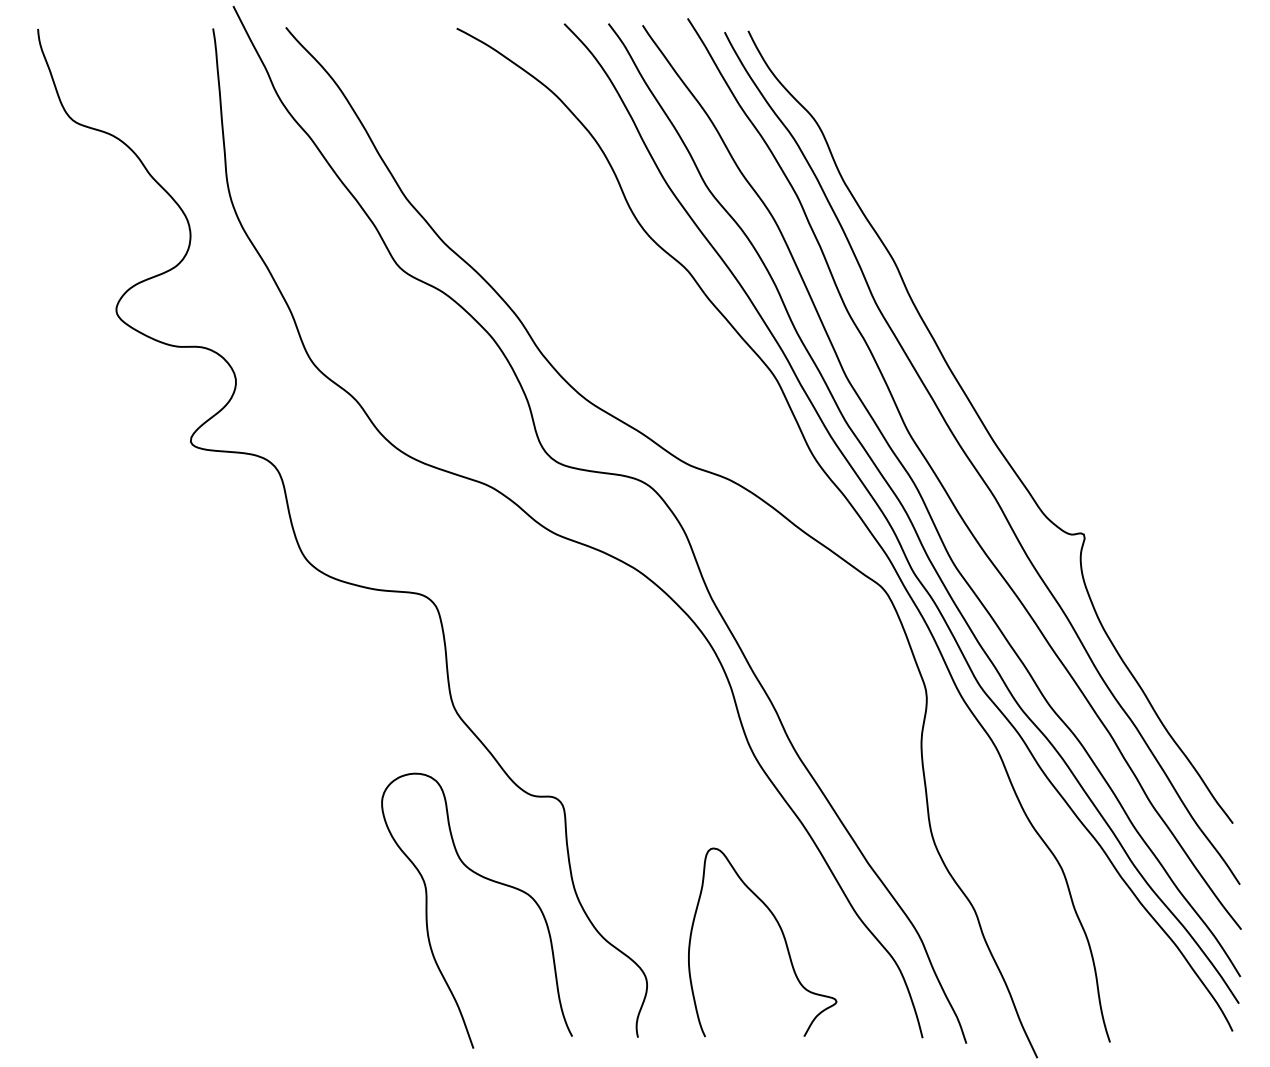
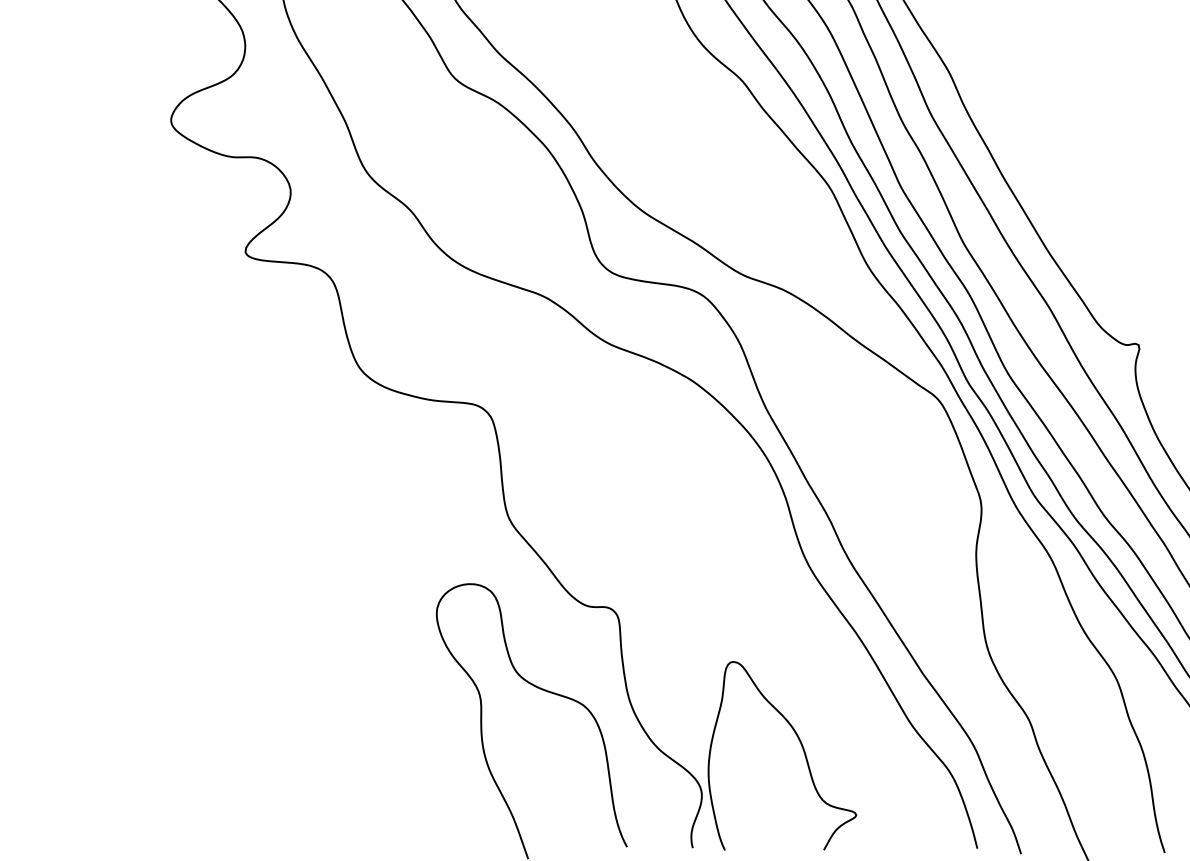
curve: (782, 935) -> (802, 748), moved

